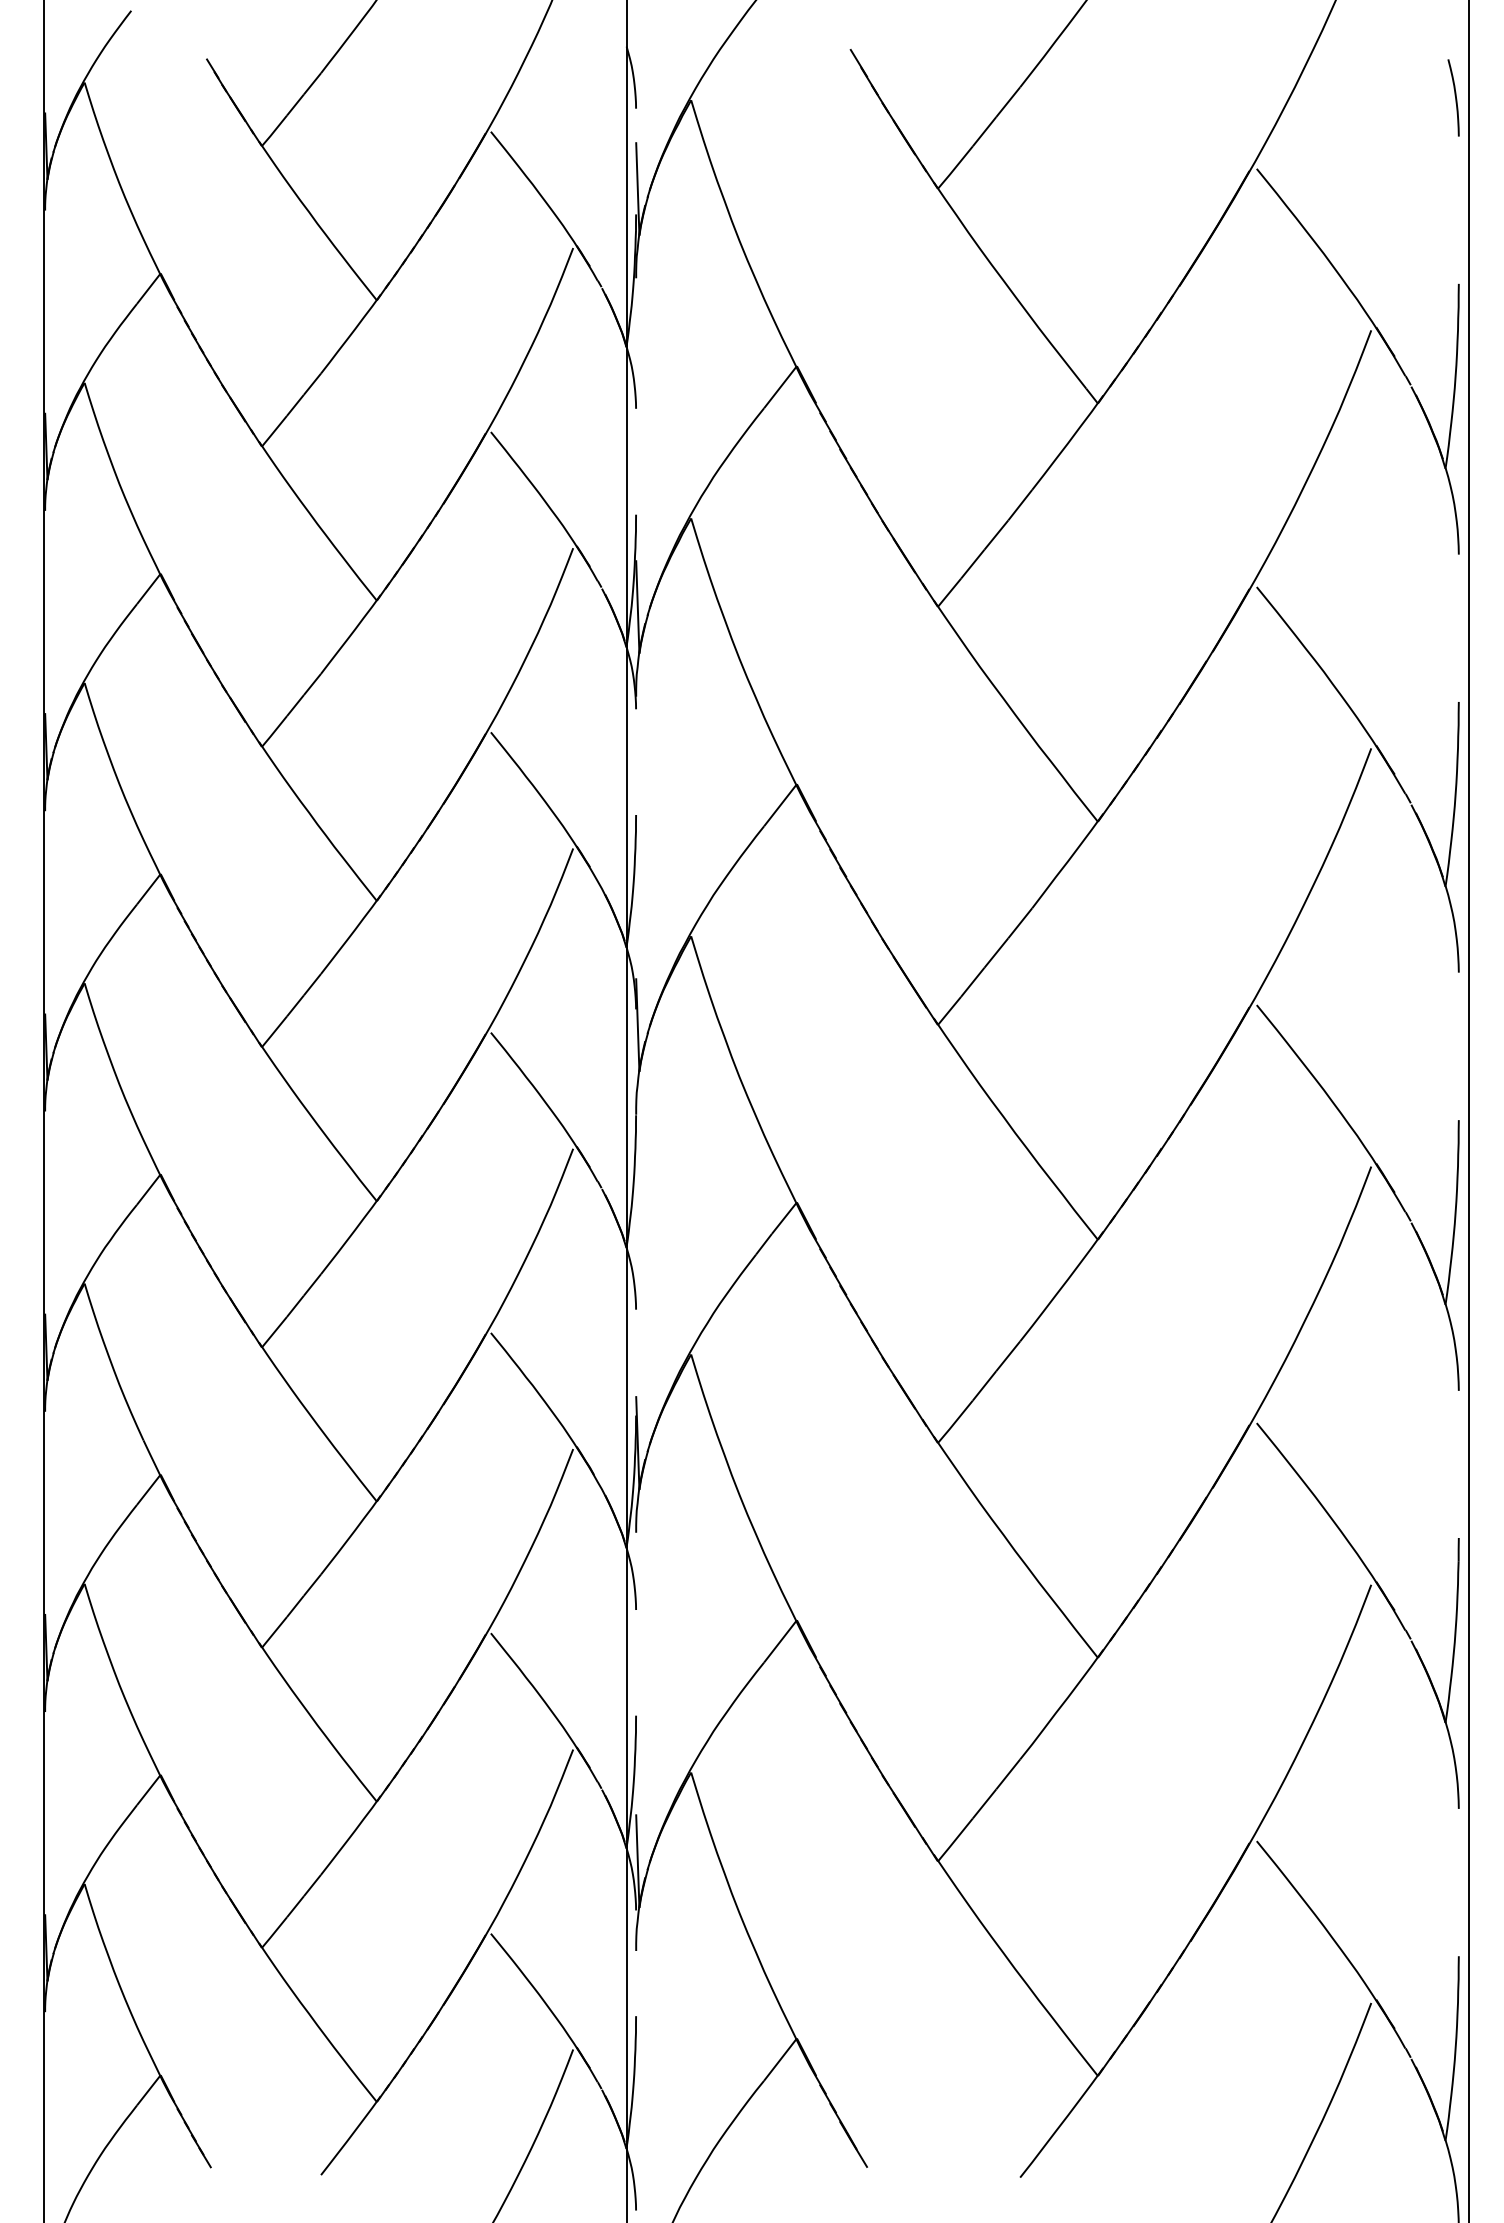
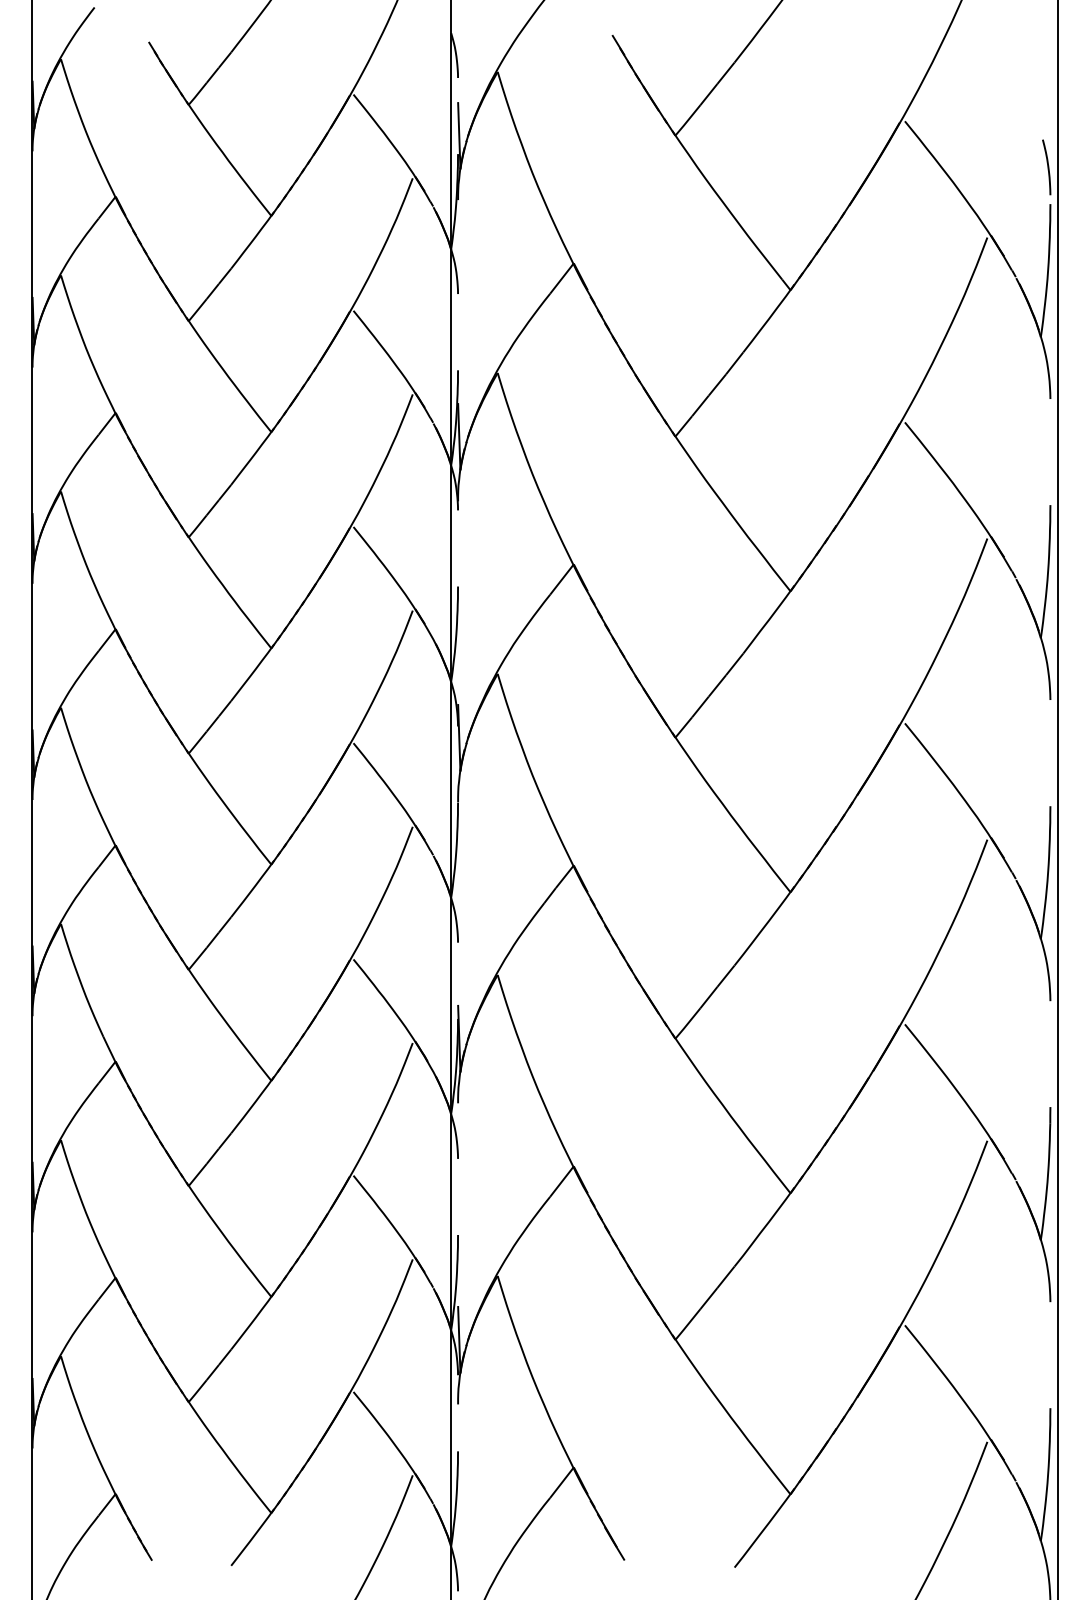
curve: (1455, 97) -> (1048, 167), moved

